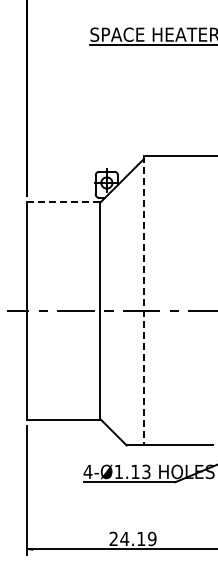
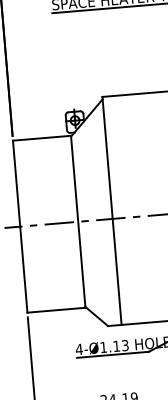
line: (63, 201) -> (42, 138), dashed -> solid
line: (143, 300) -> (111, 210), dashed -> solid

